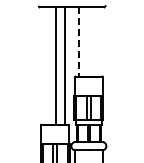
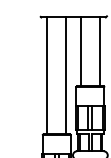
line: (79, 41) -> (81, 51), dashed -> solid
line: (98, 41) -> (99, 51), added
line: (56, 65) -> (47, 75), moved

